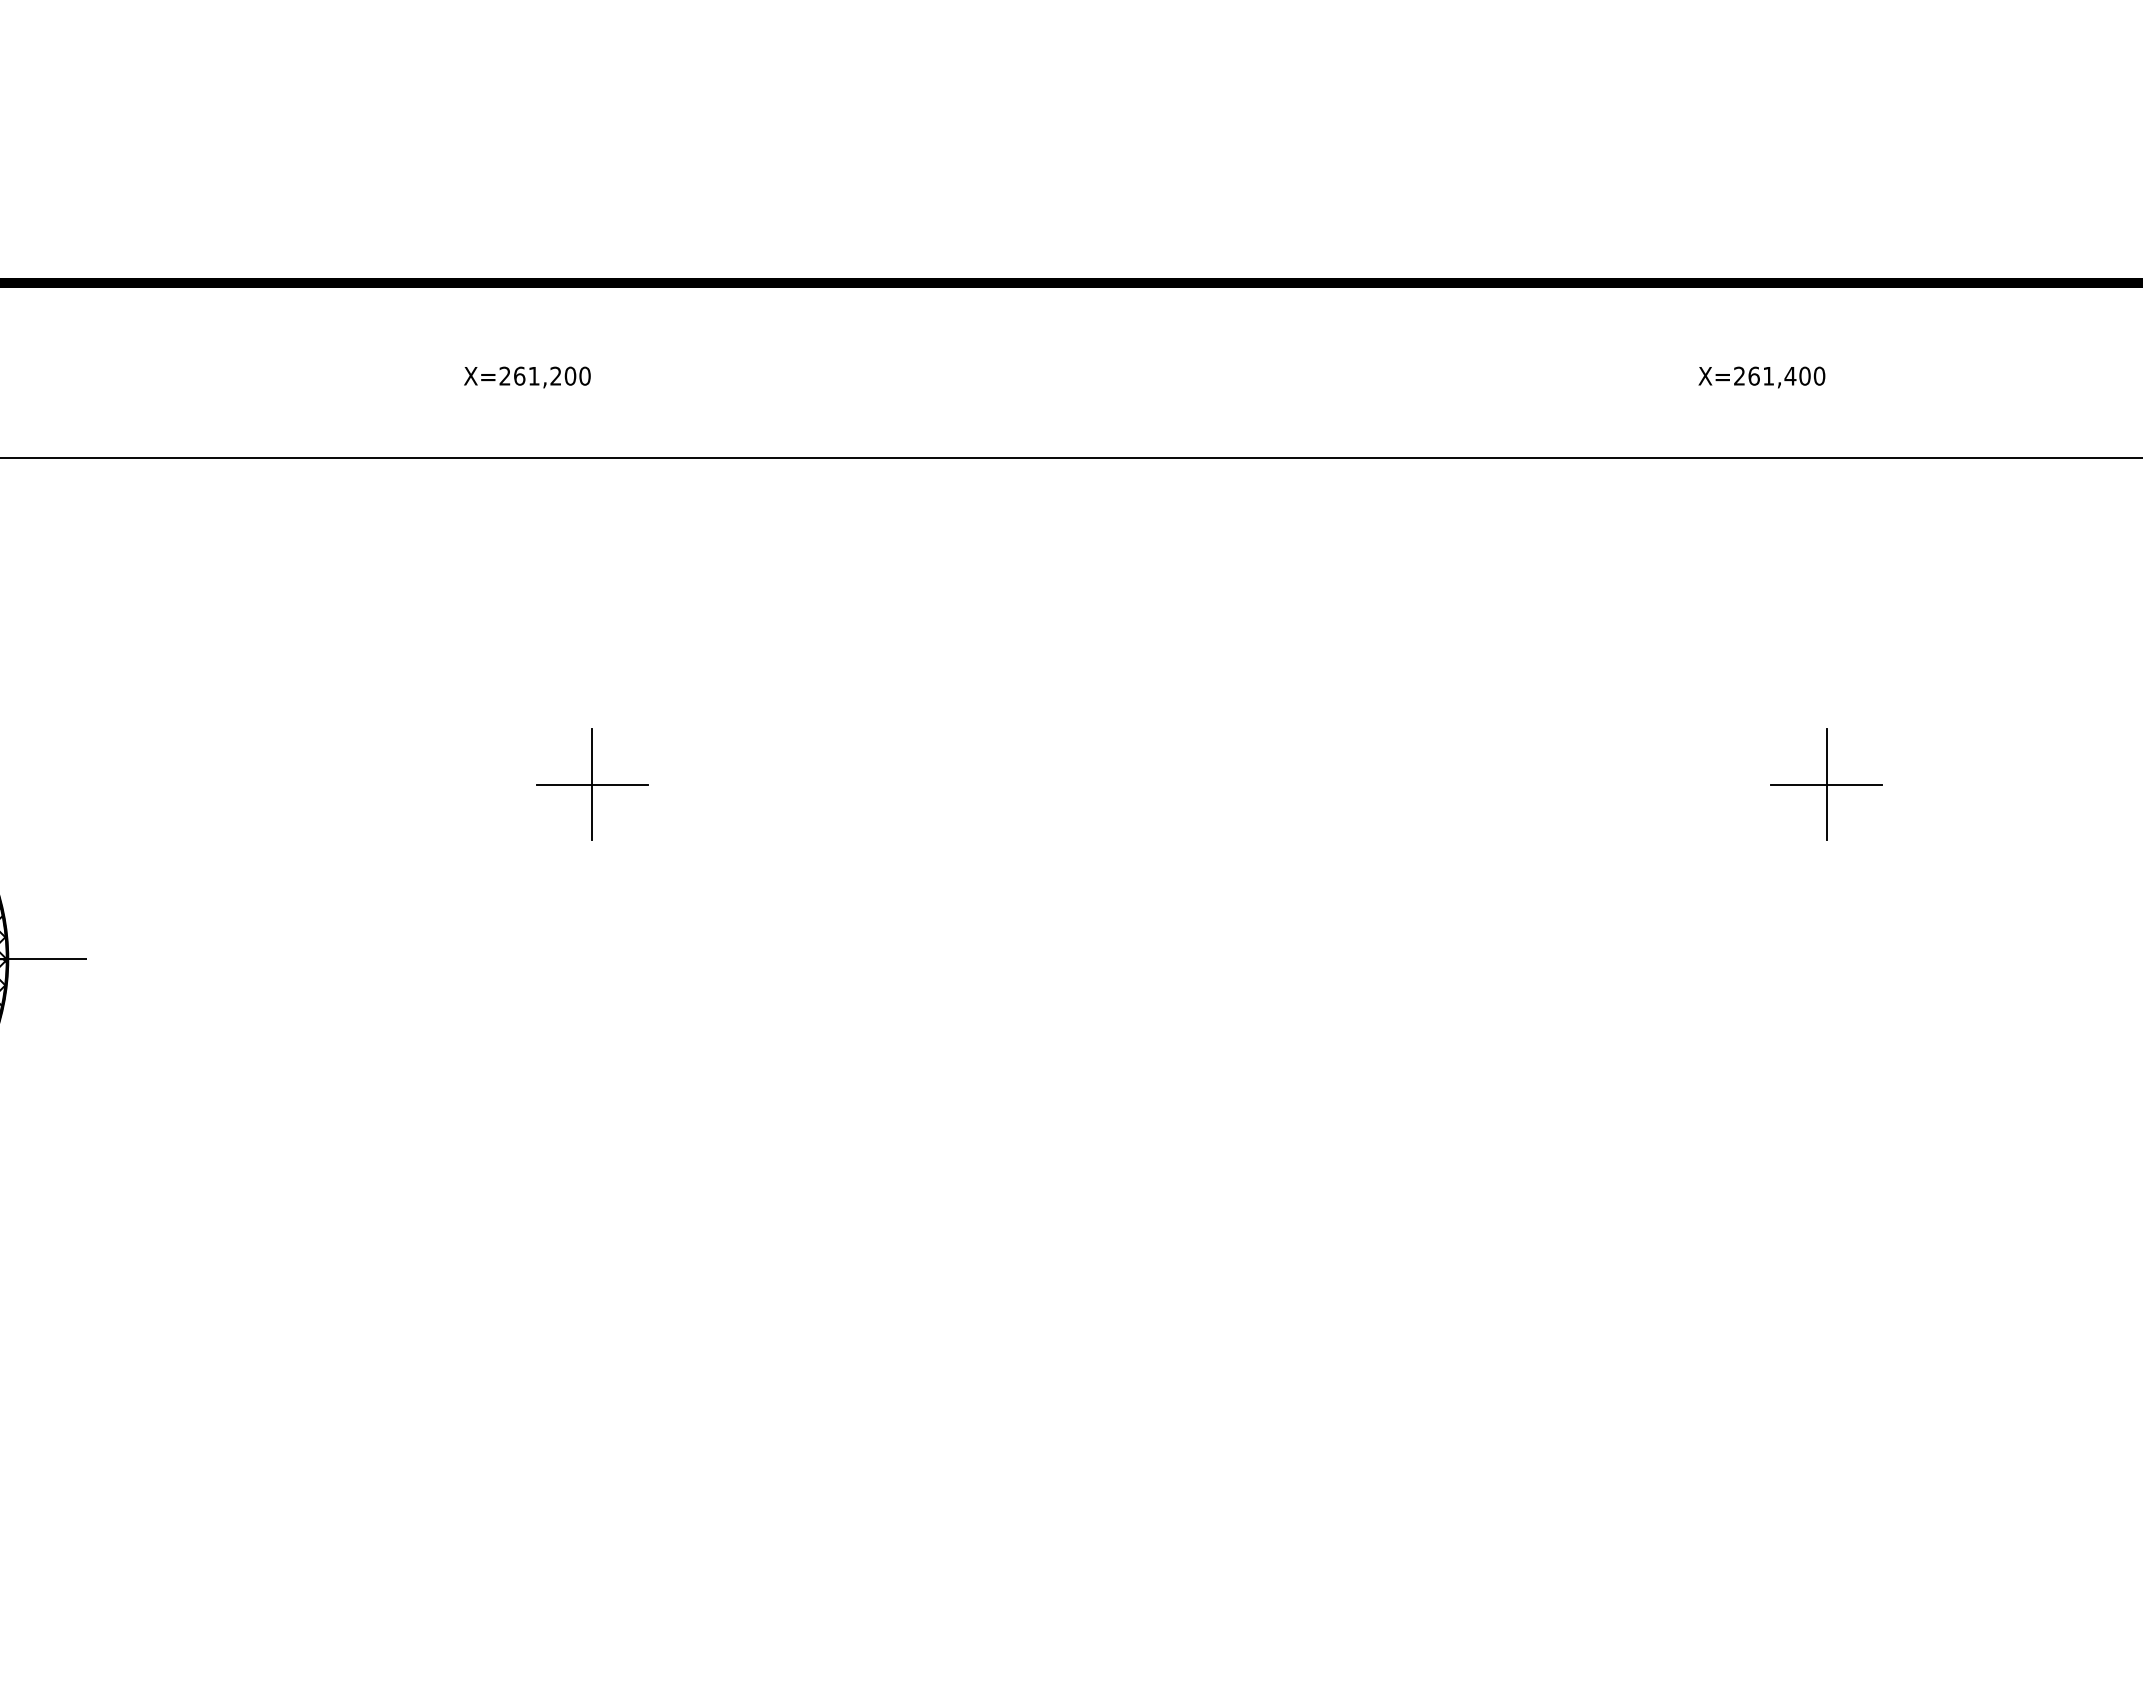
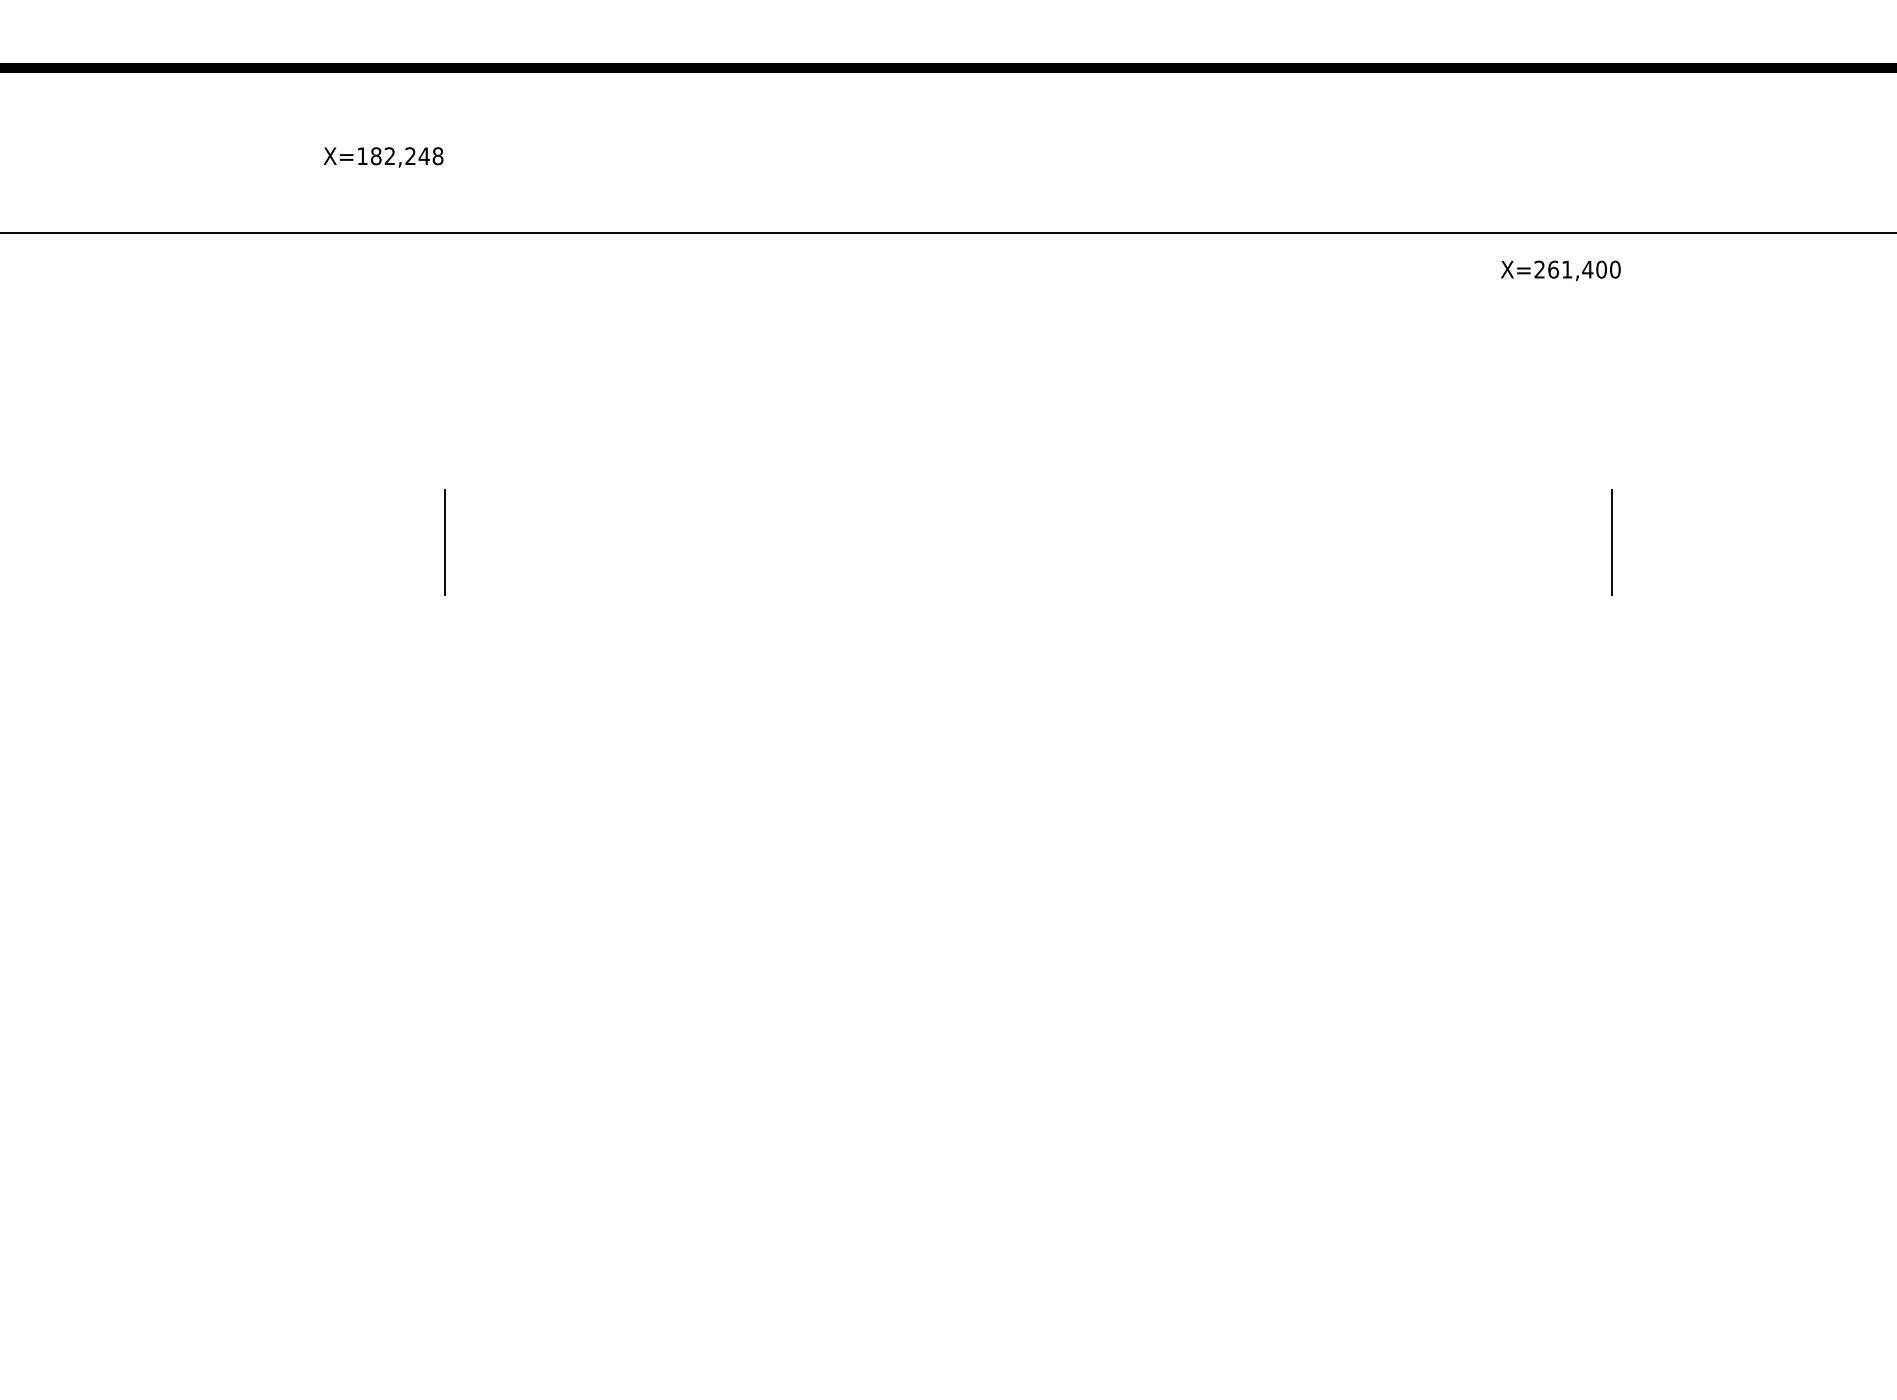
text: (544, 375) -> (399, 155), X=261,200 -> X=182,248
text: (1761, 377) -> (1560, 270), moved
line: (591, 784) -> (444, 542), removed
line: (1826, 784) -> (1611, 542), removed

